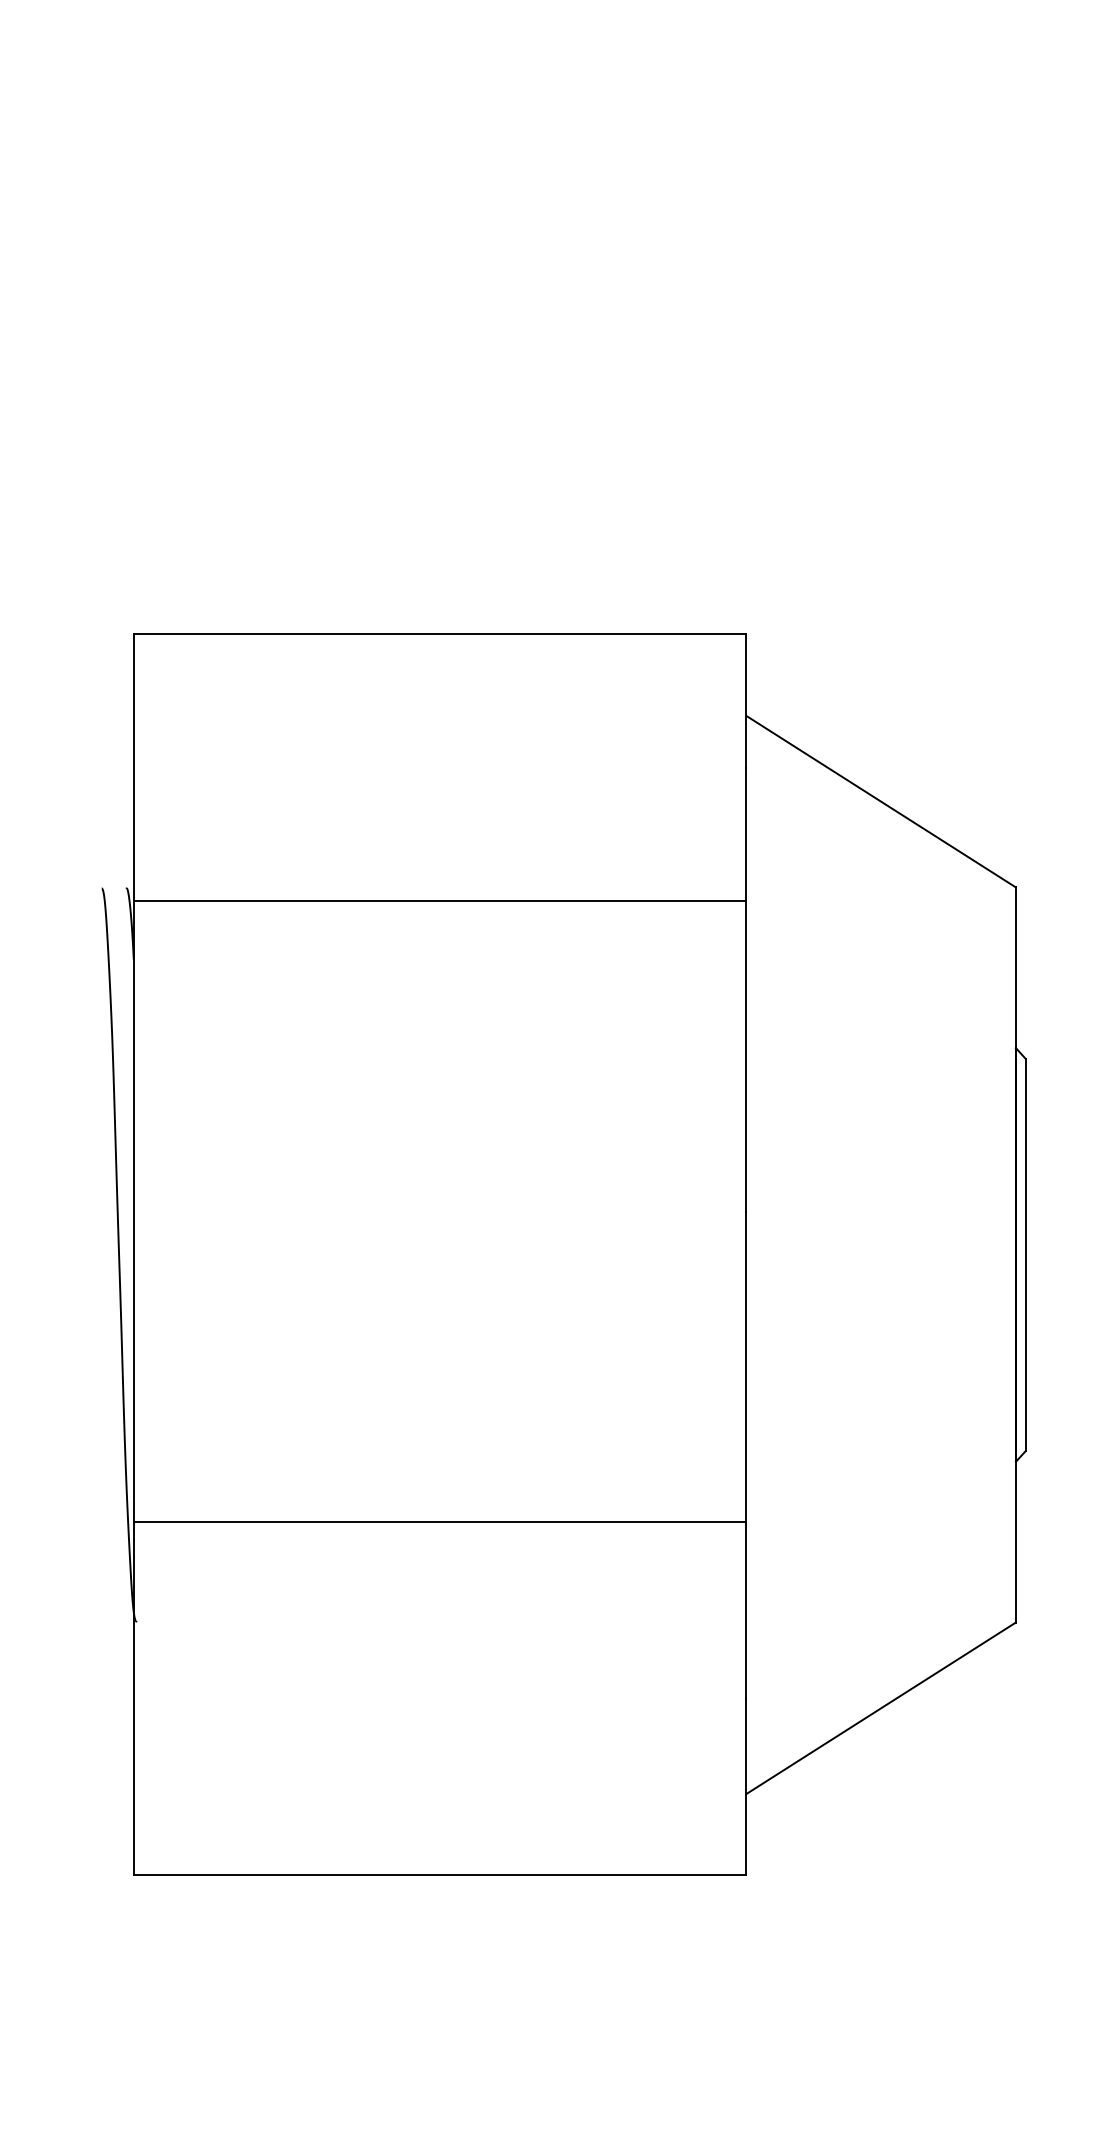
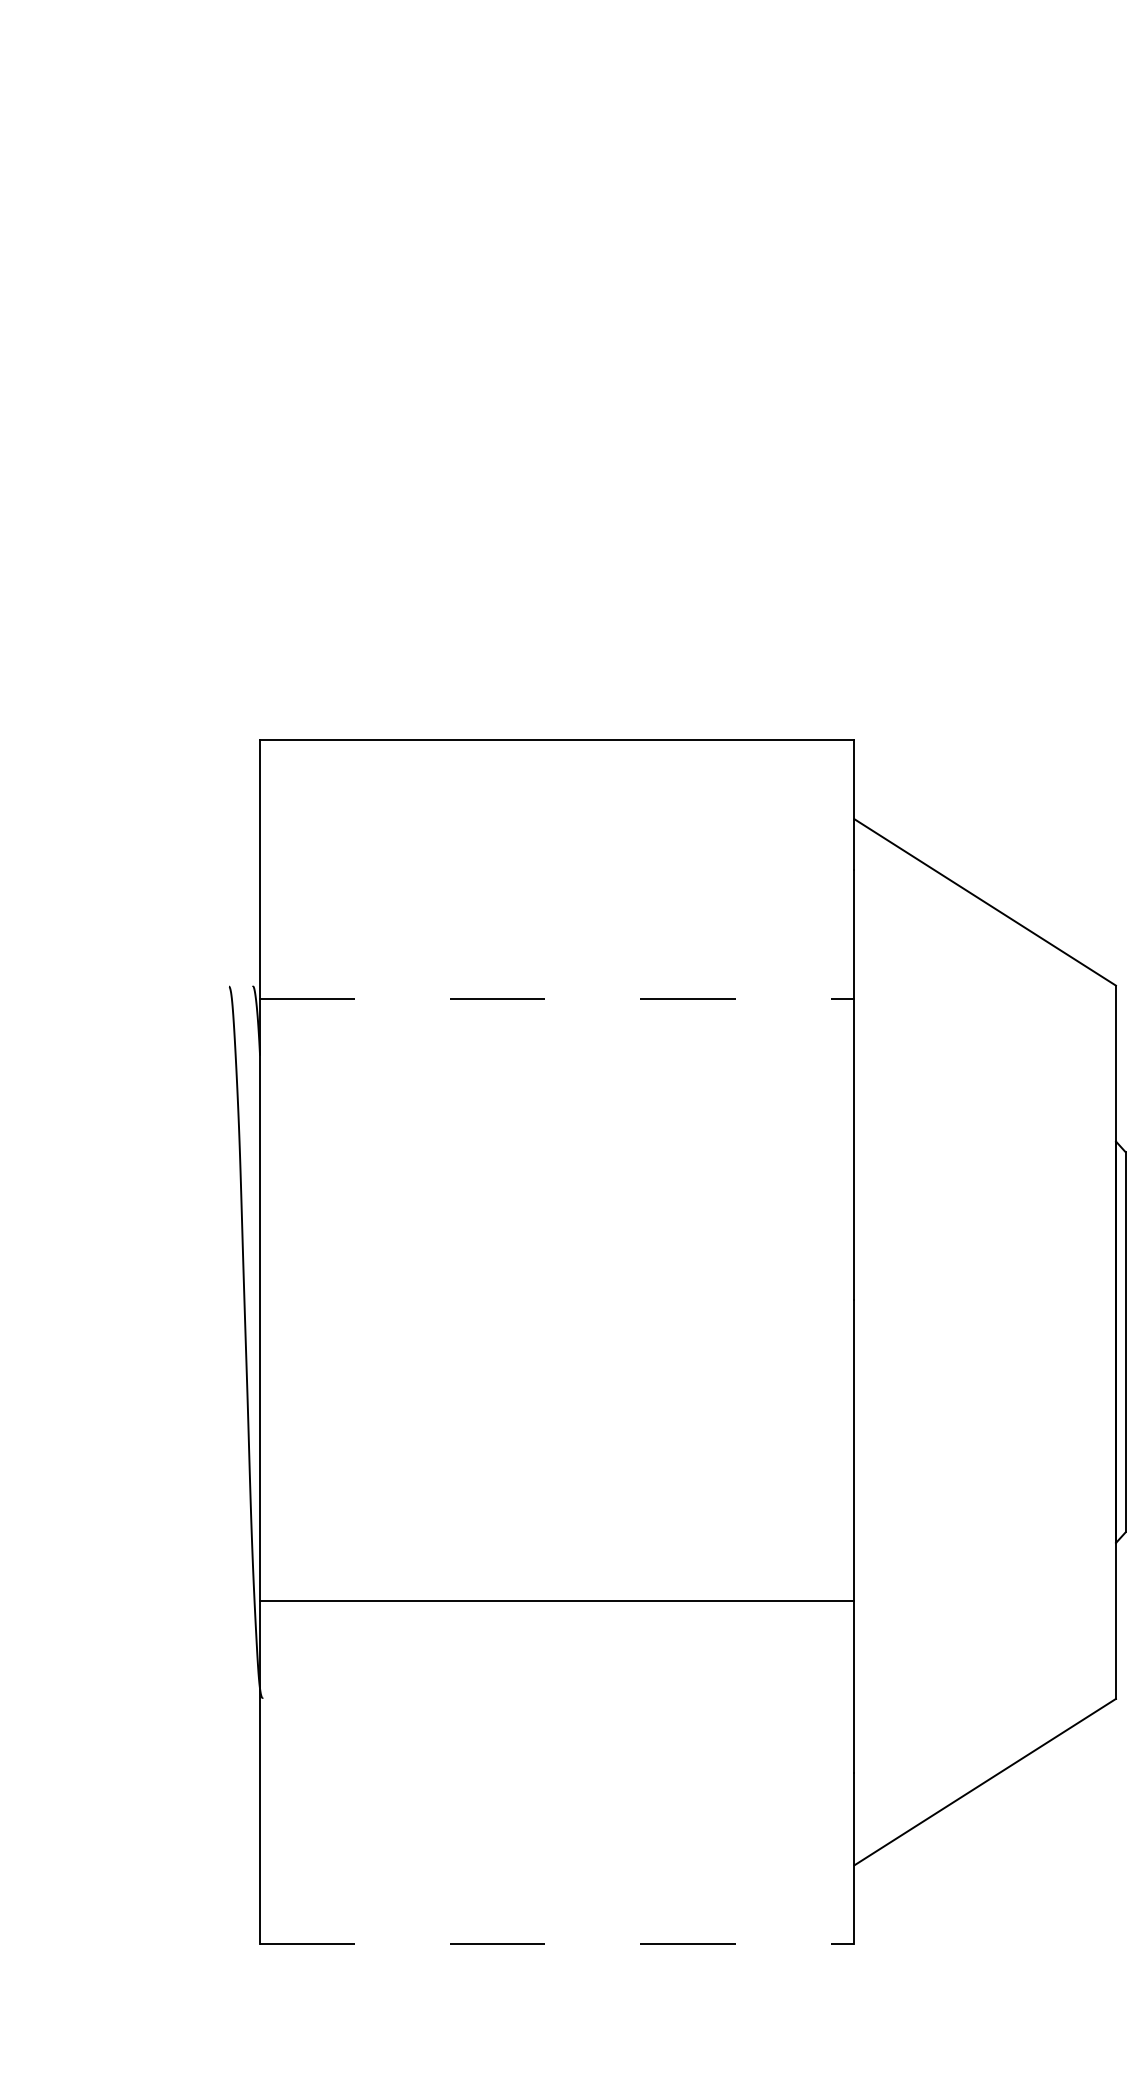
line: (440, 901) -> (557, 999), solid -> dashed
line: (440, 1875) -> (557, 1944), solid -> dashed

